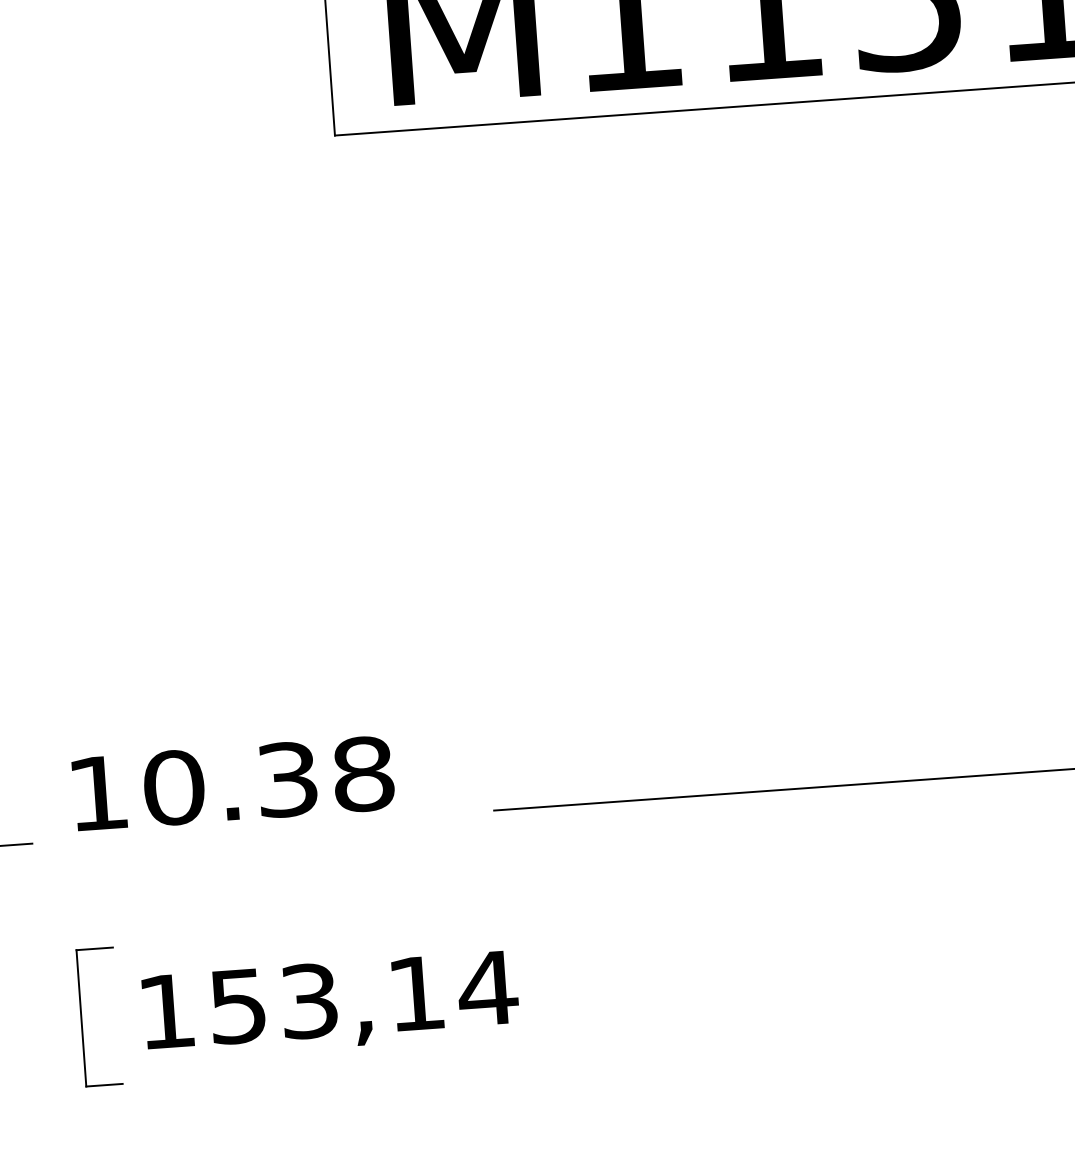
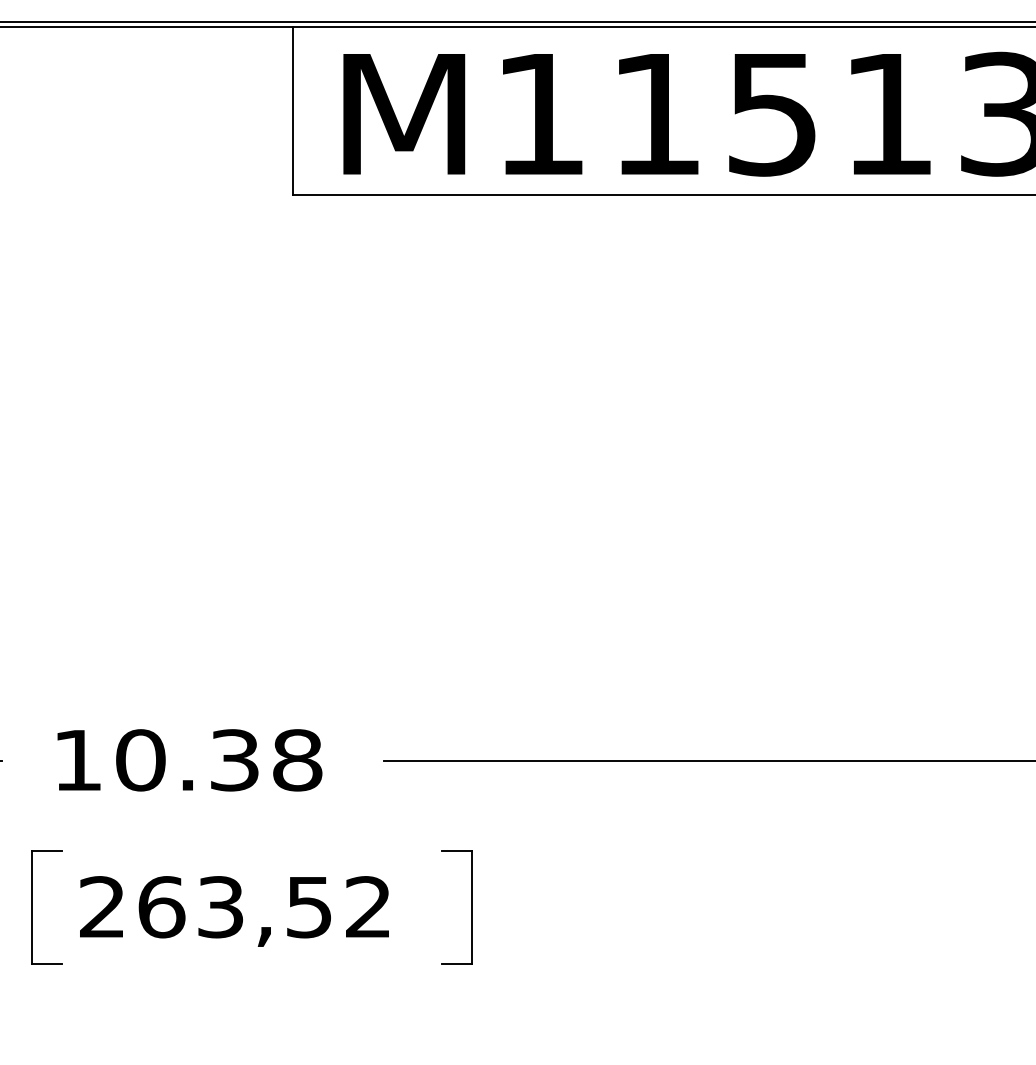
text: (232, 783) -> (189, 760), moved
part: (612, 979) -> (471, 907), added
text: (328, 1000) -> (236, 907), 153,14 -> 263,52

